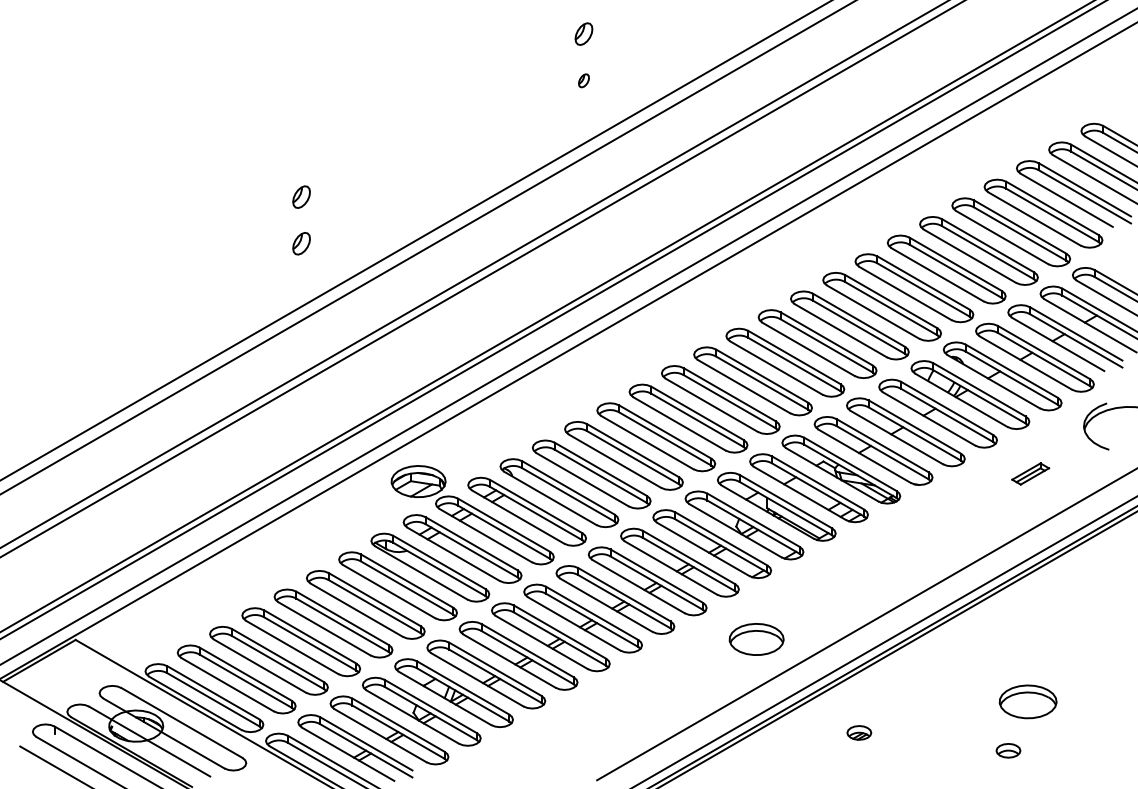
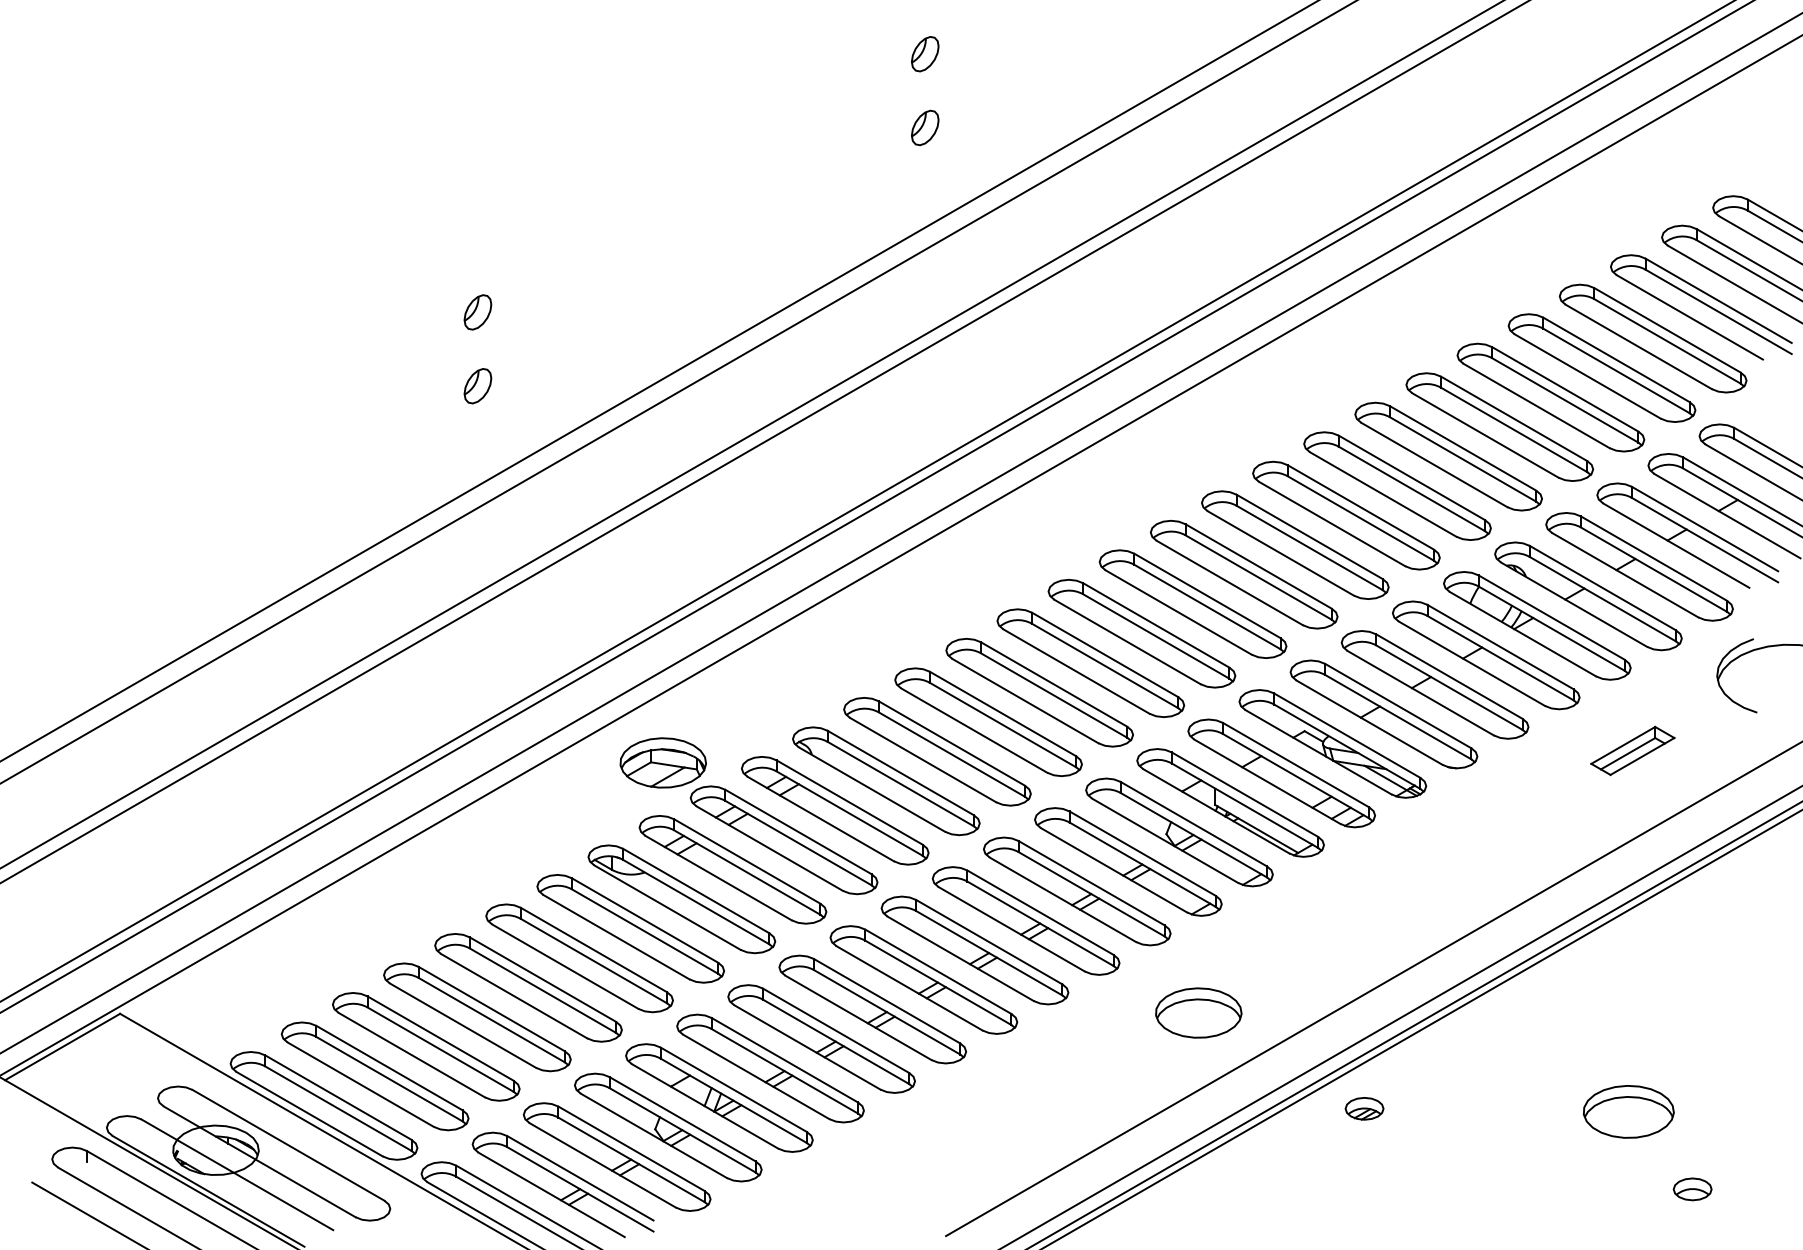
part: (583, 80) -> (924, 127), size x1.67
part: (1030, 473) -> (1632, 750), size x1.43
part: (859, 732) -> (1364, 1108), moved
part: (1008, 750) -> (1692, 1188), moved

